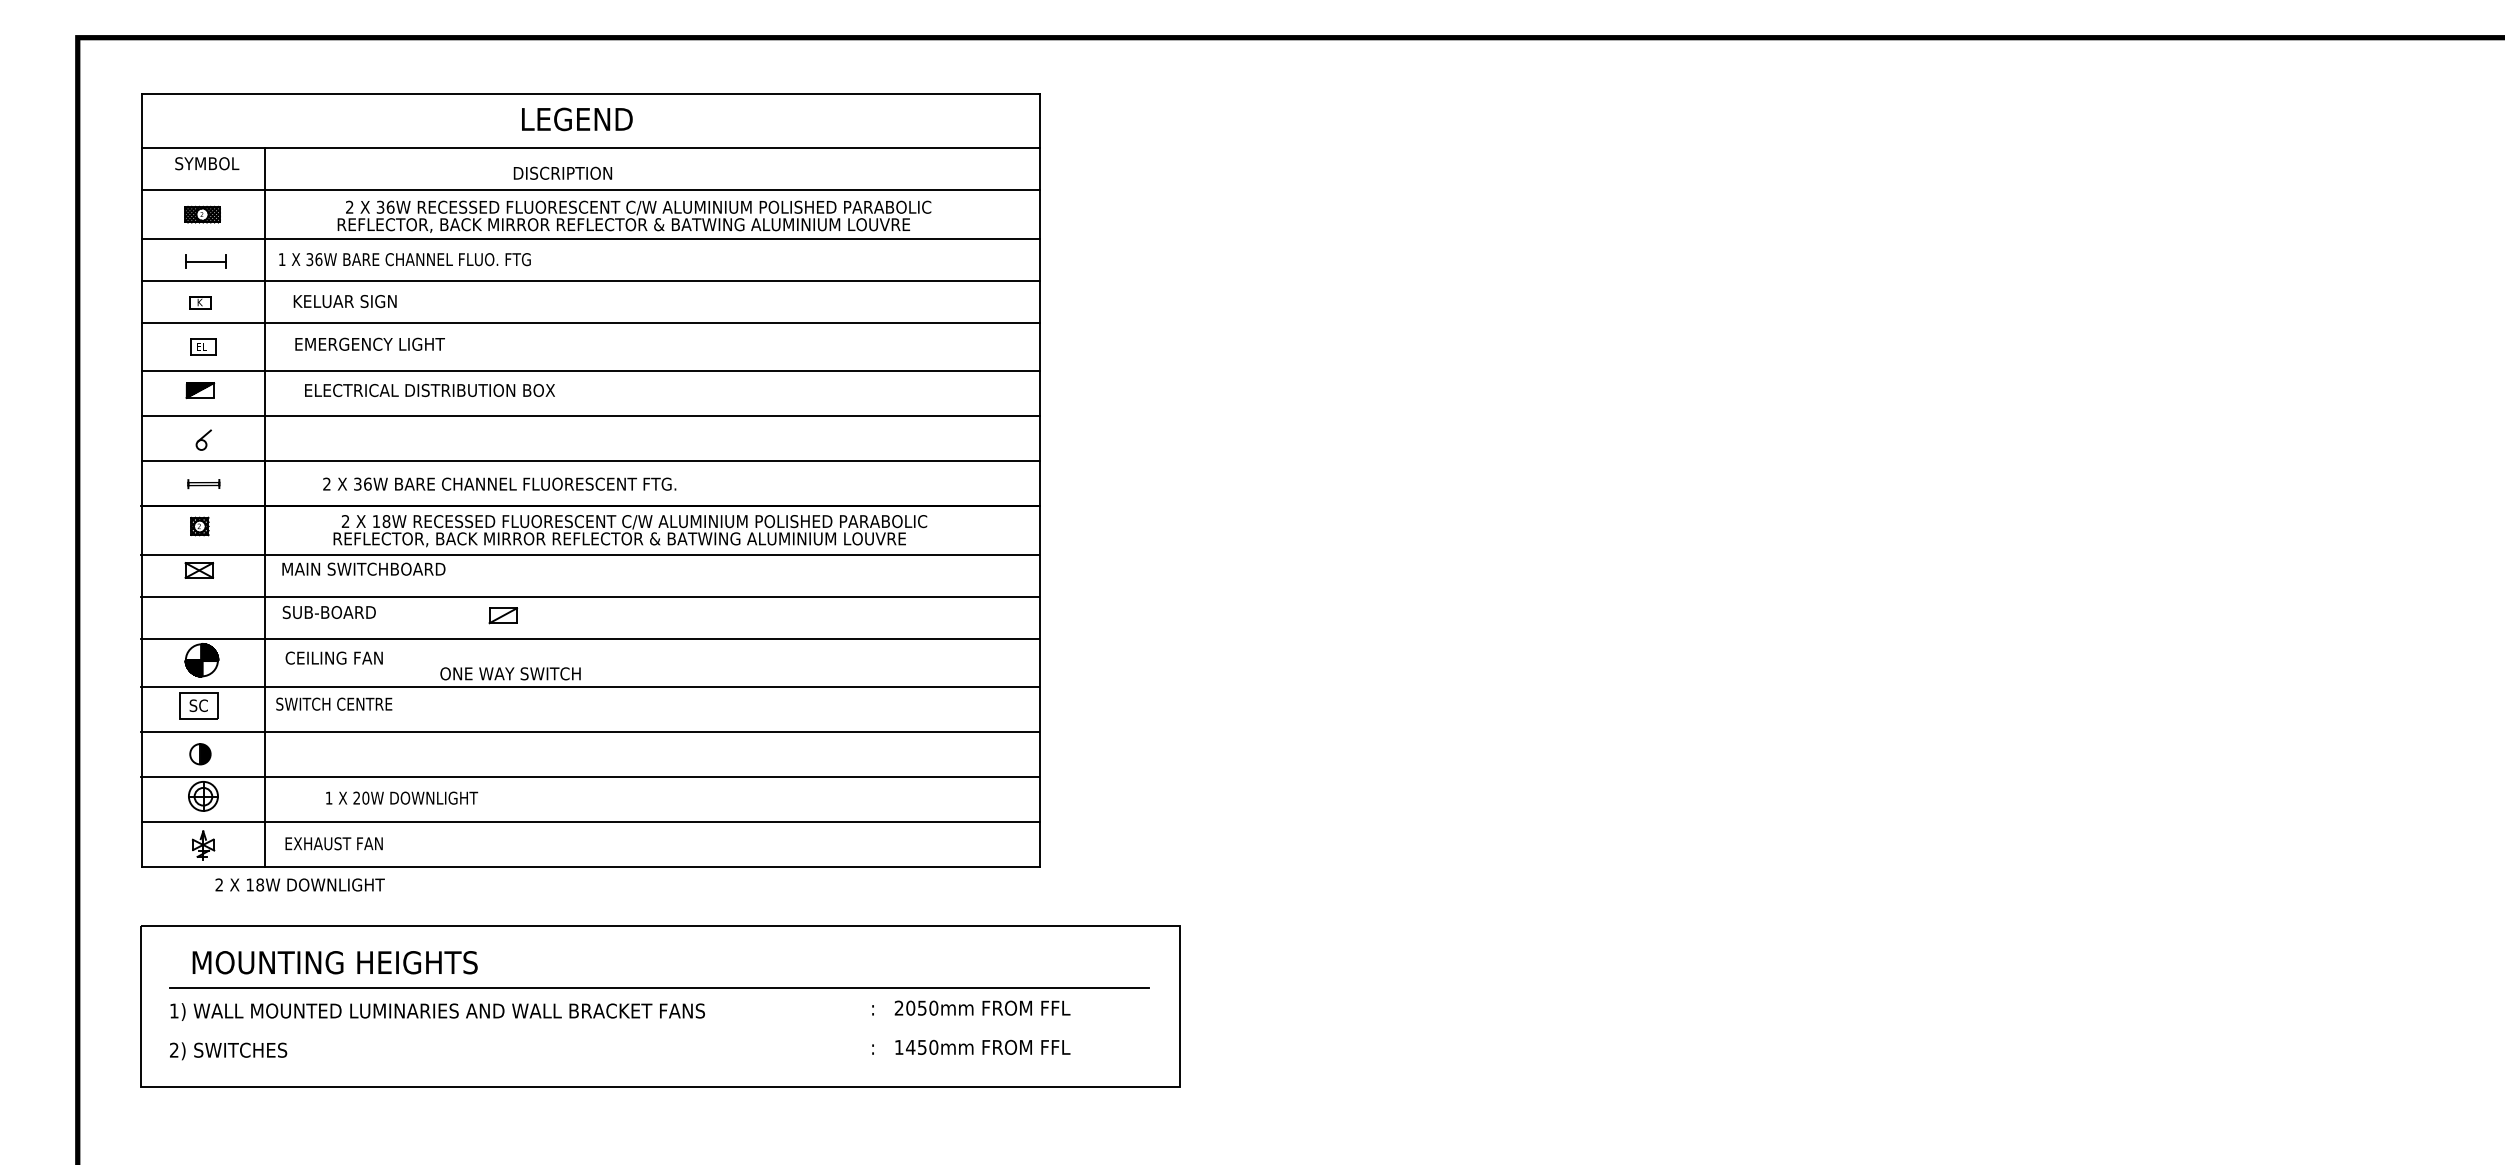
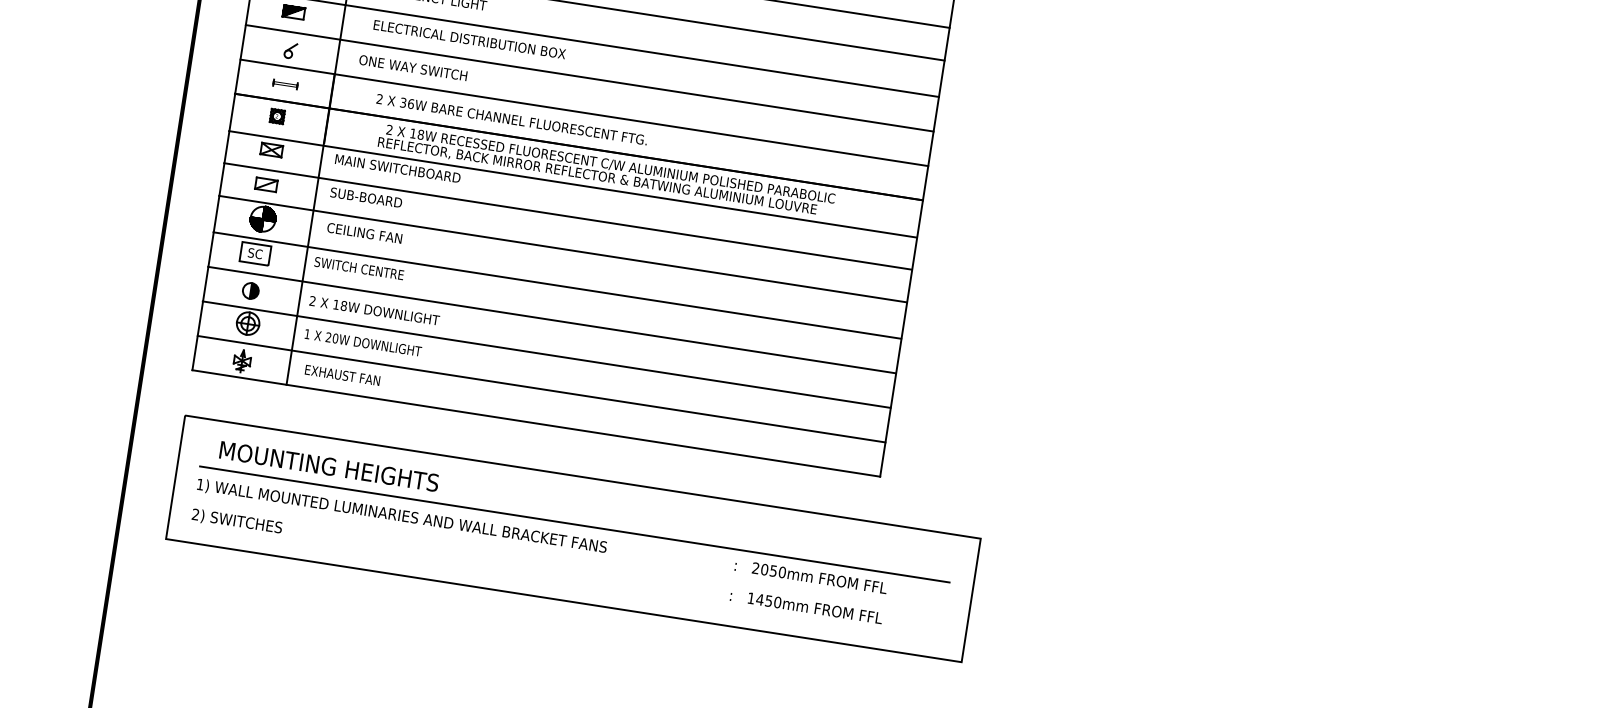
part: (503, 615) -> (266, 184), moved
text: (510, 673) -> (413, 67), moved
text: (402, 797) -> (363, 342), moved
text: (299, 884) -> (374, 310), moved

